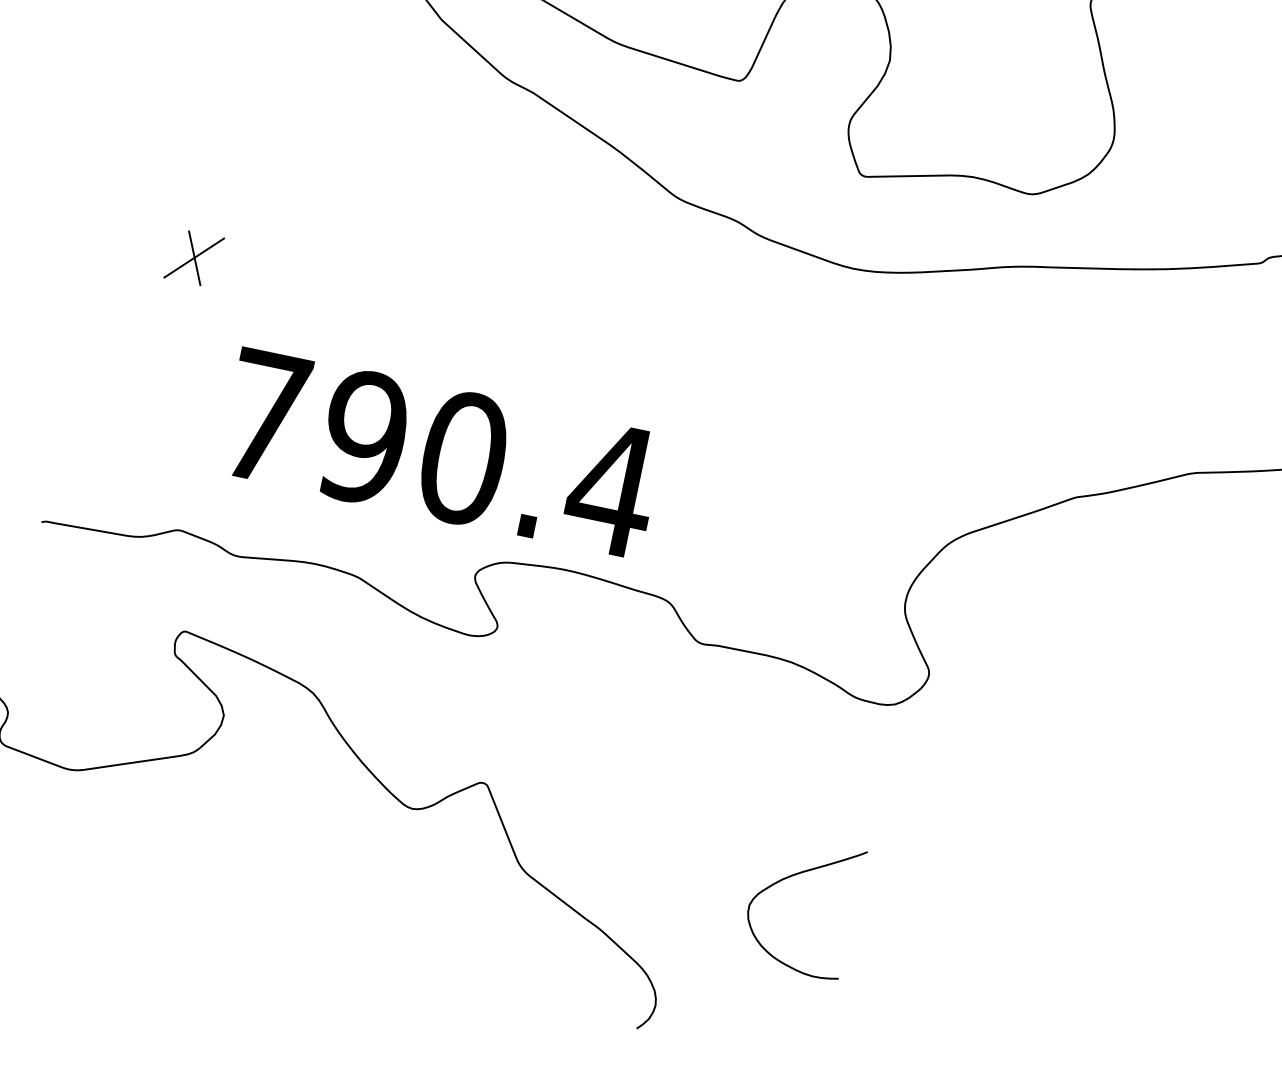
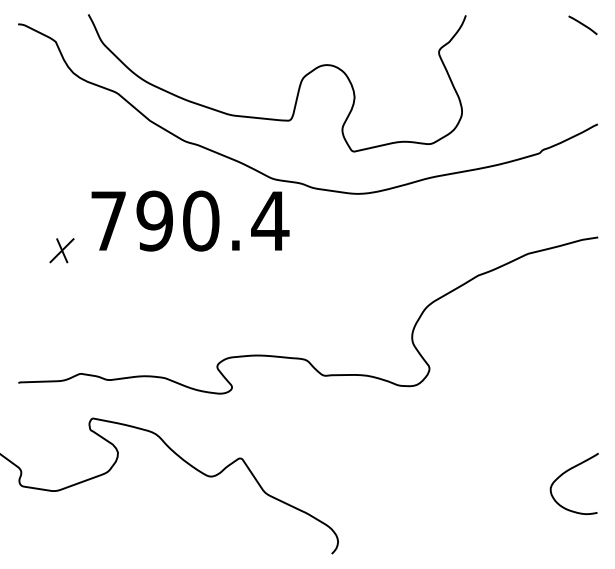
text: (441, 452) -> (190, 220), moved
curve: (787, 880) -> (565, 473), moved

